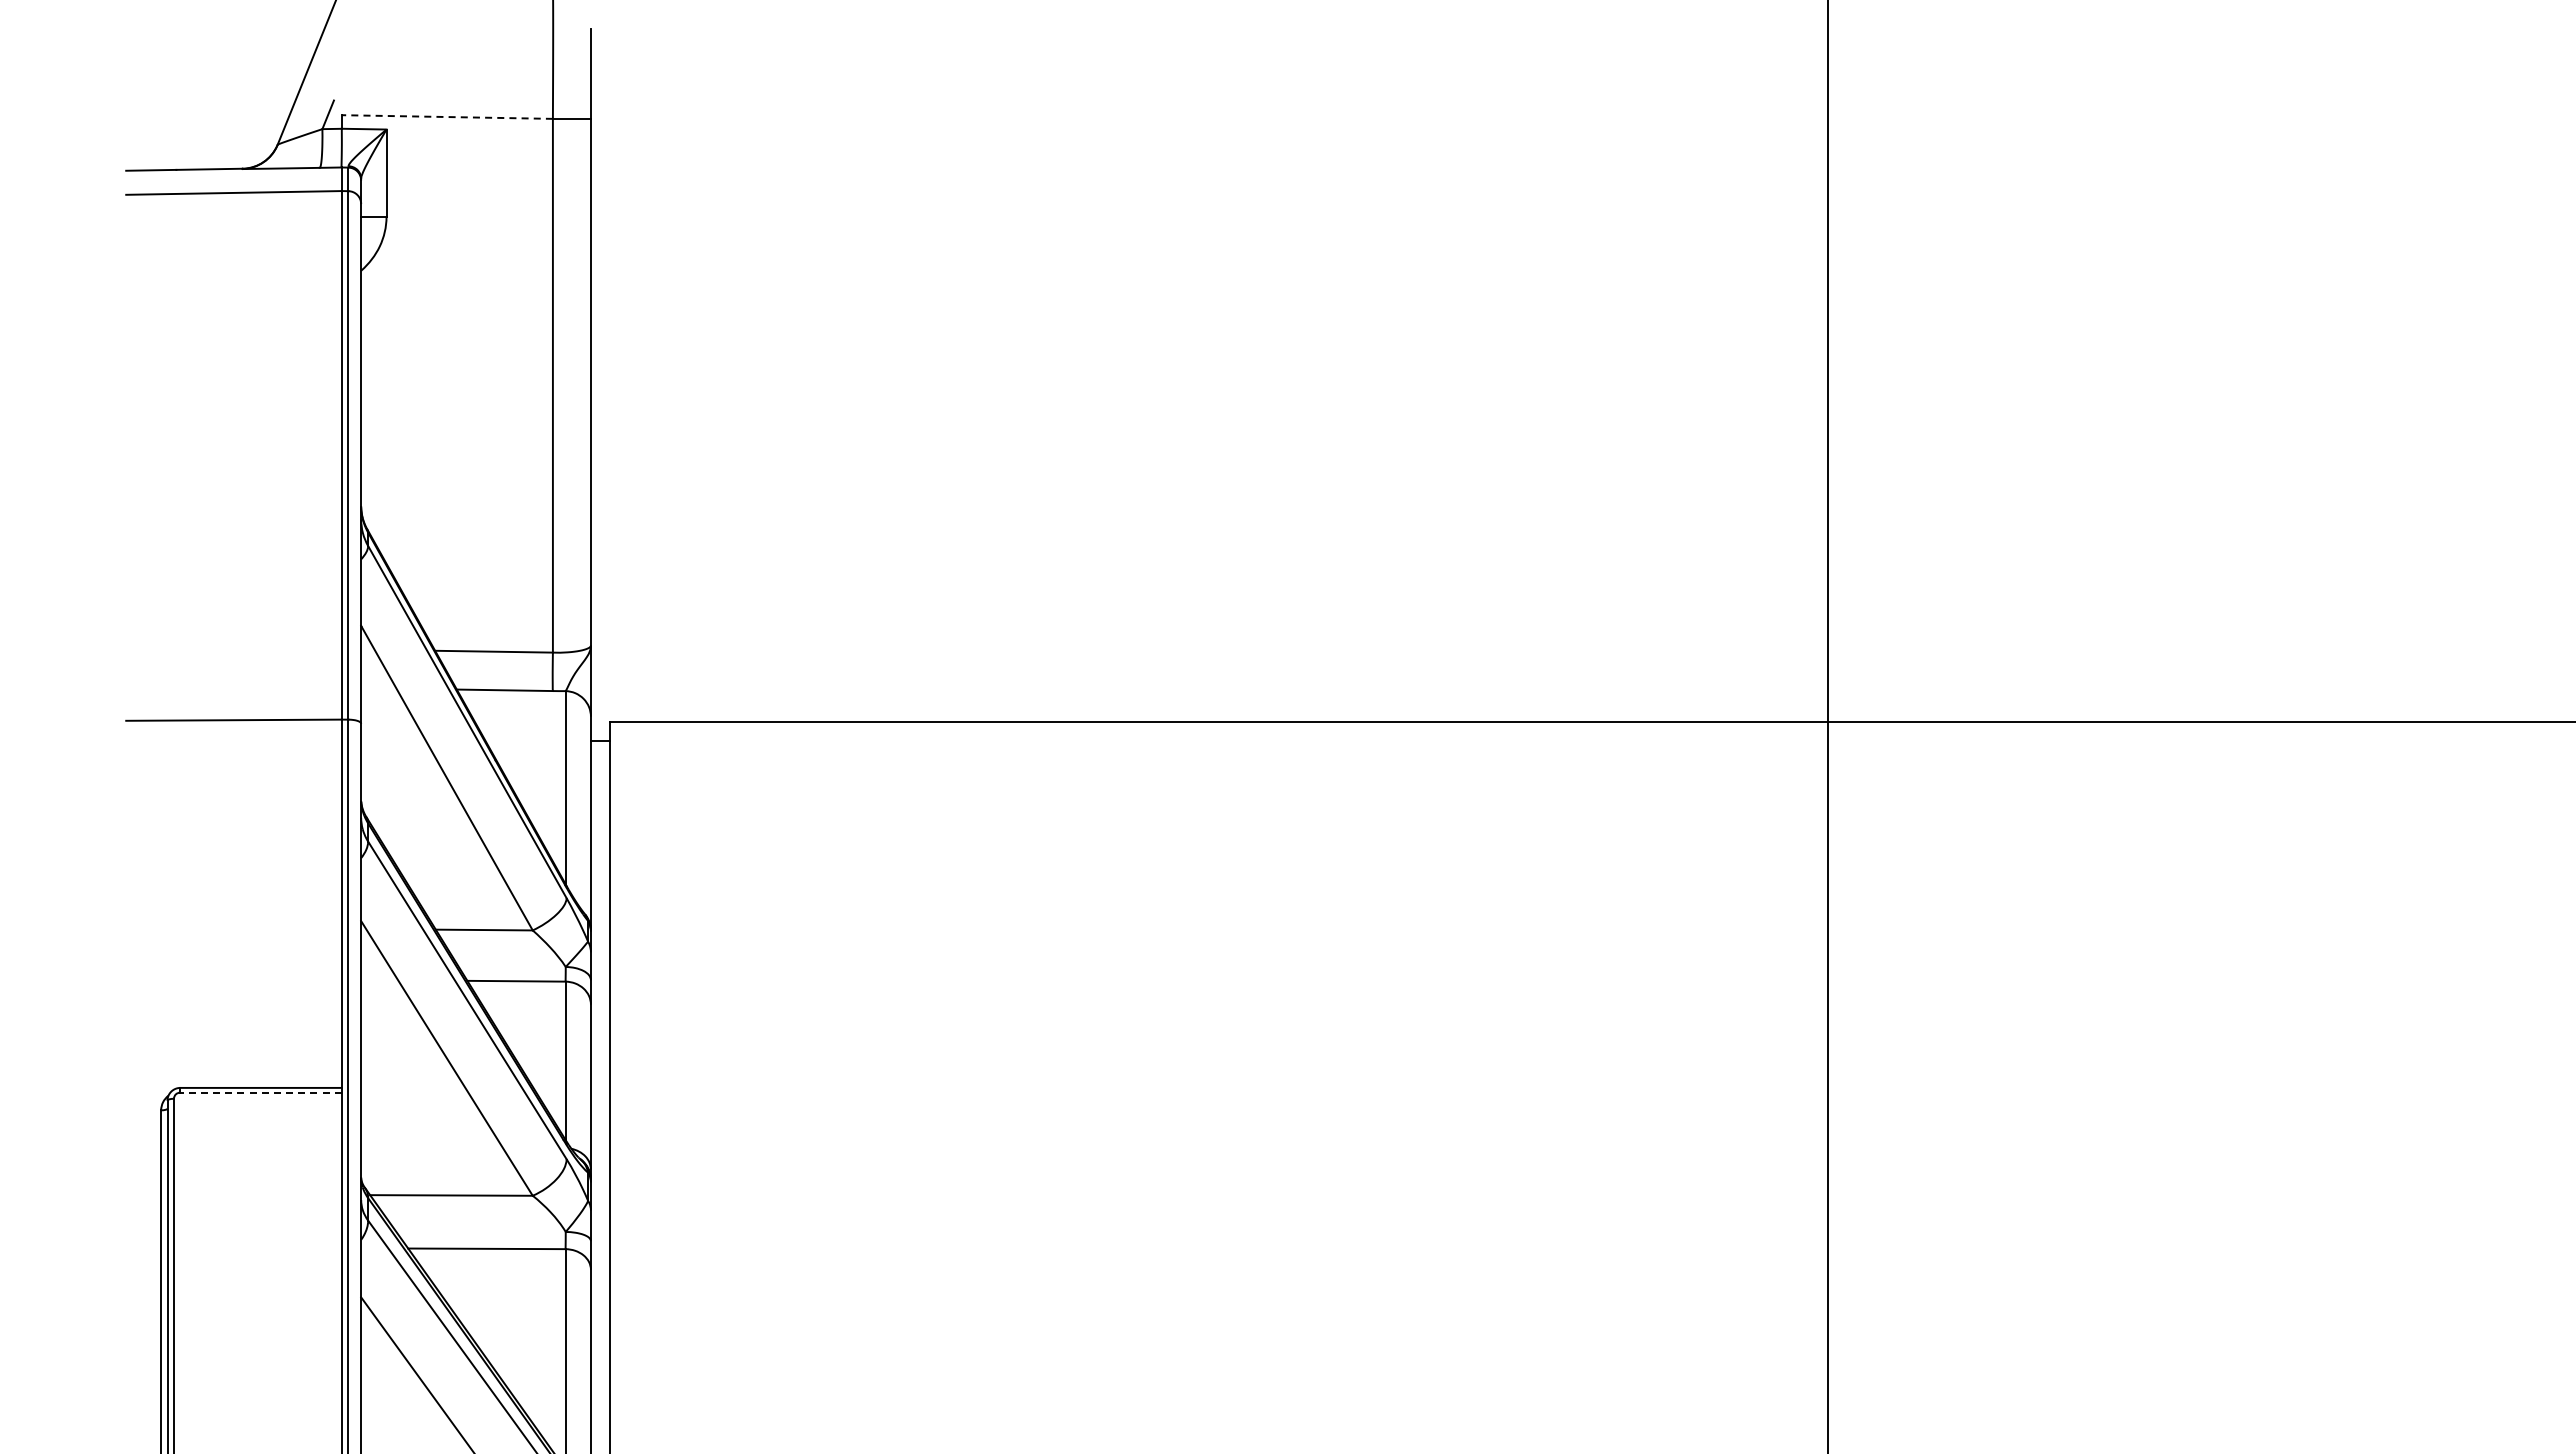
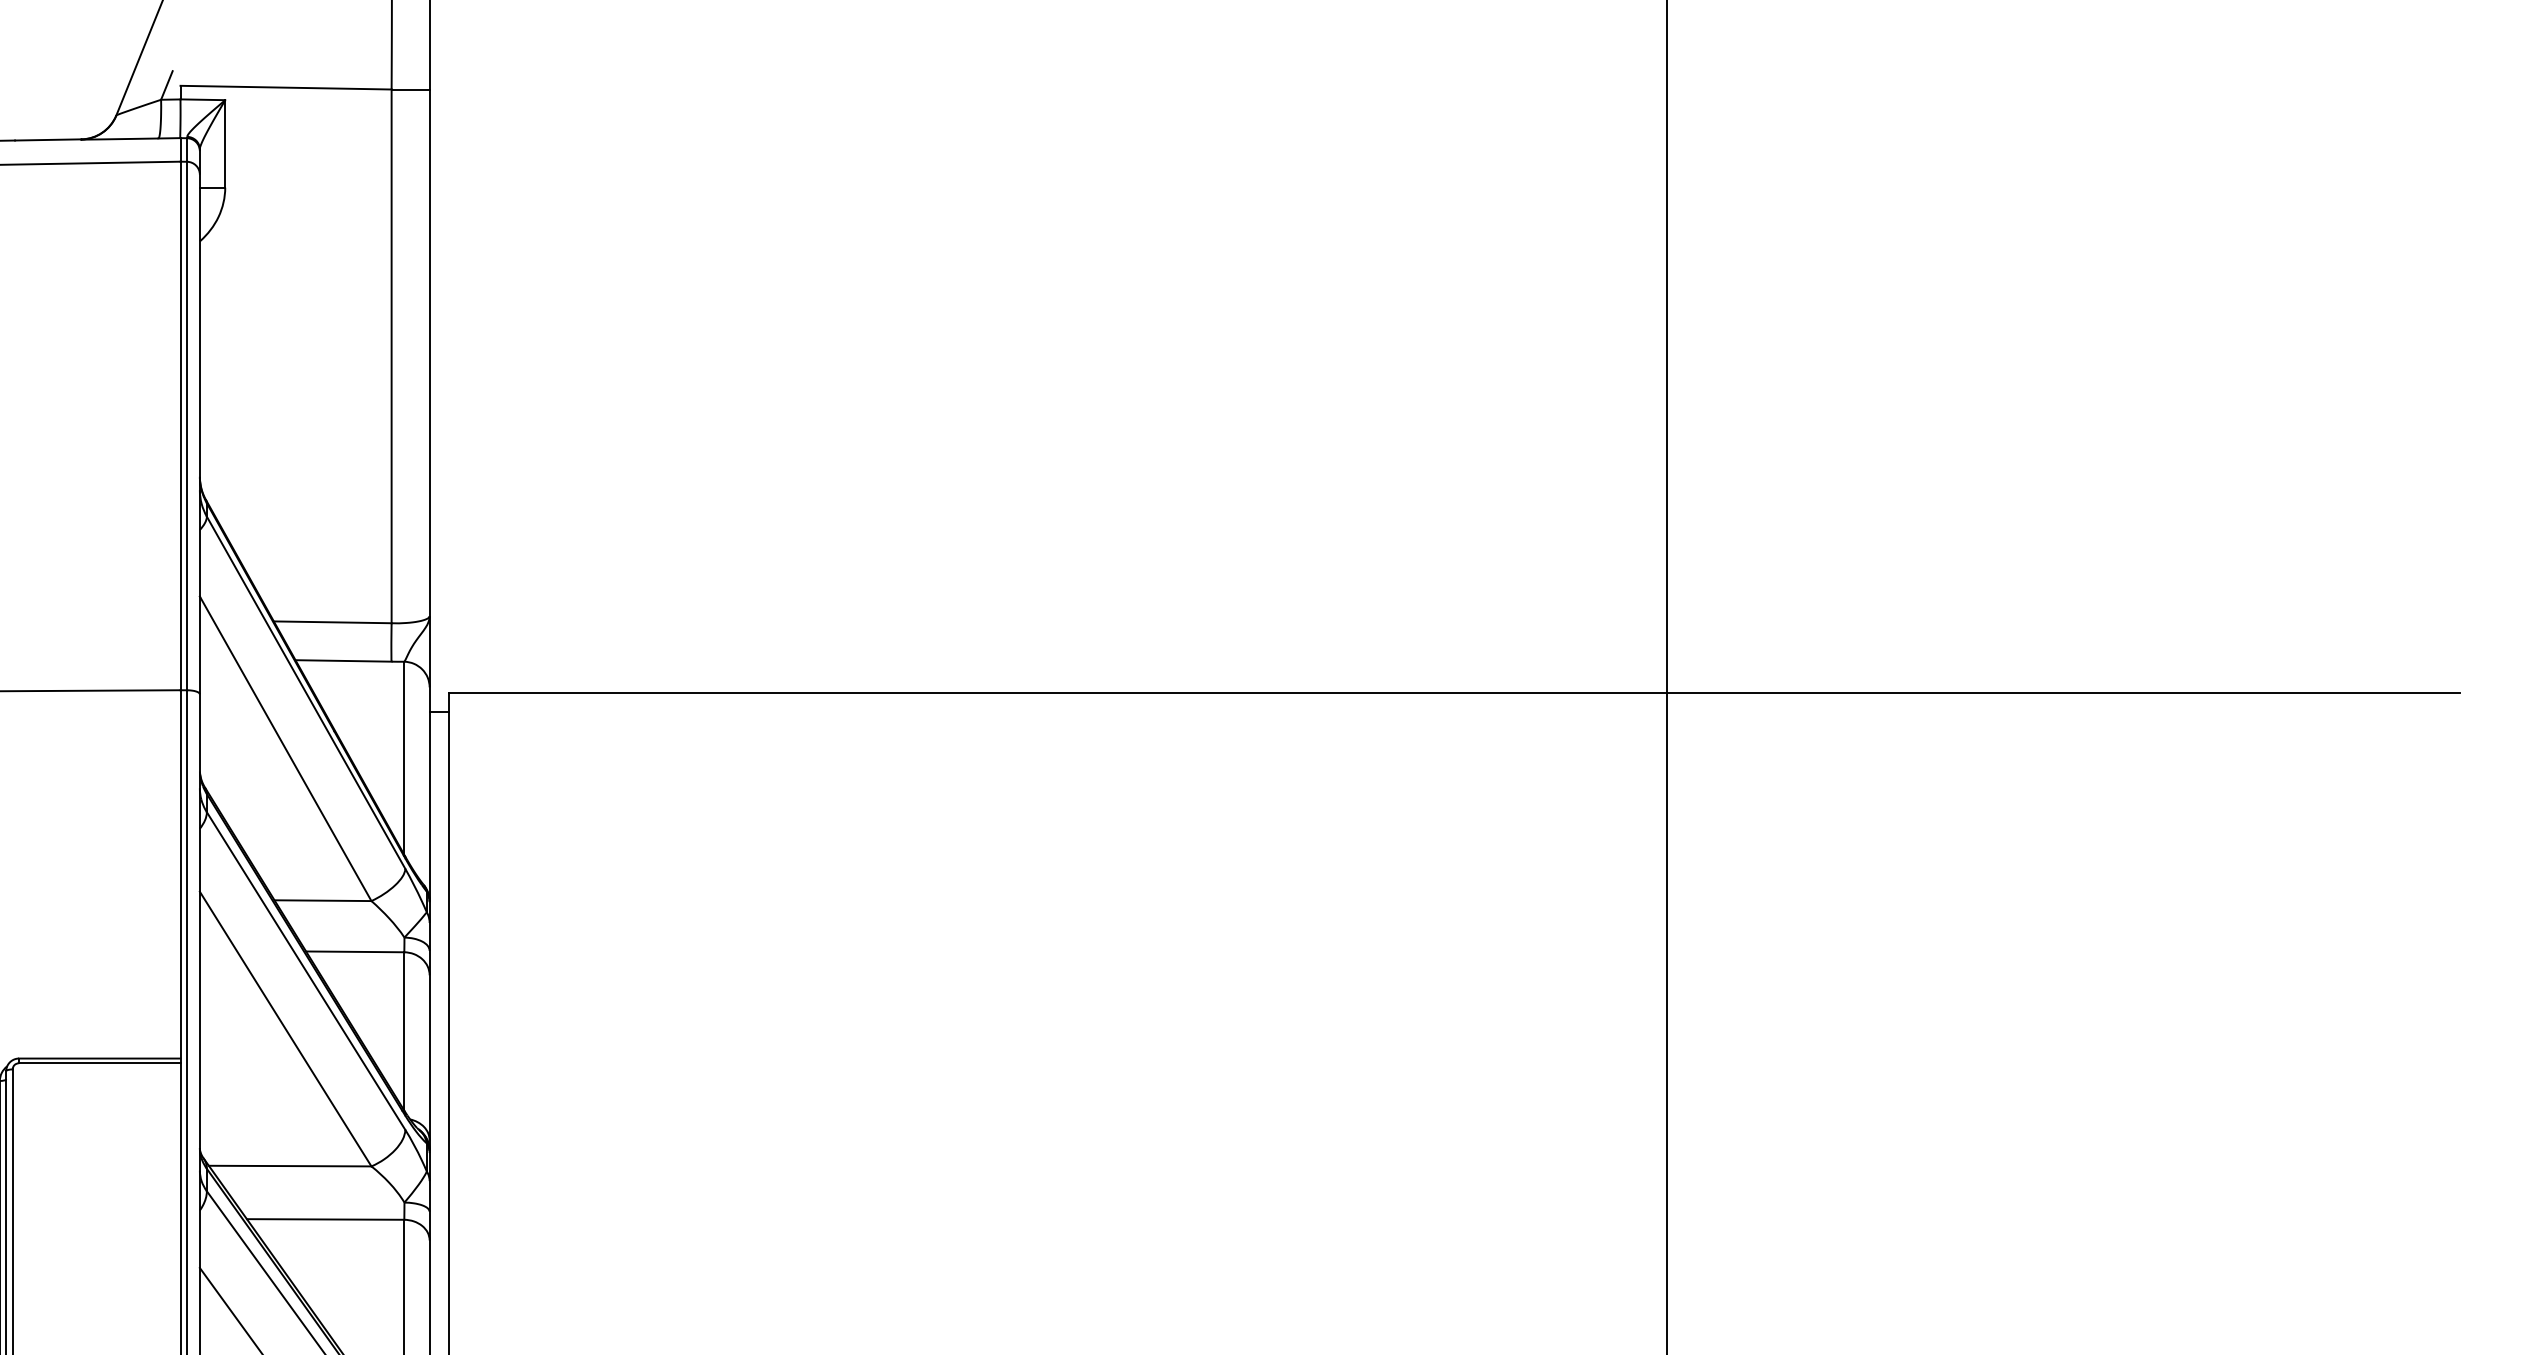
line: (447, 117) -> (286, 88), dashed -> solid
line: (261, 1092) -> (100, 1063), dashed -> solid

